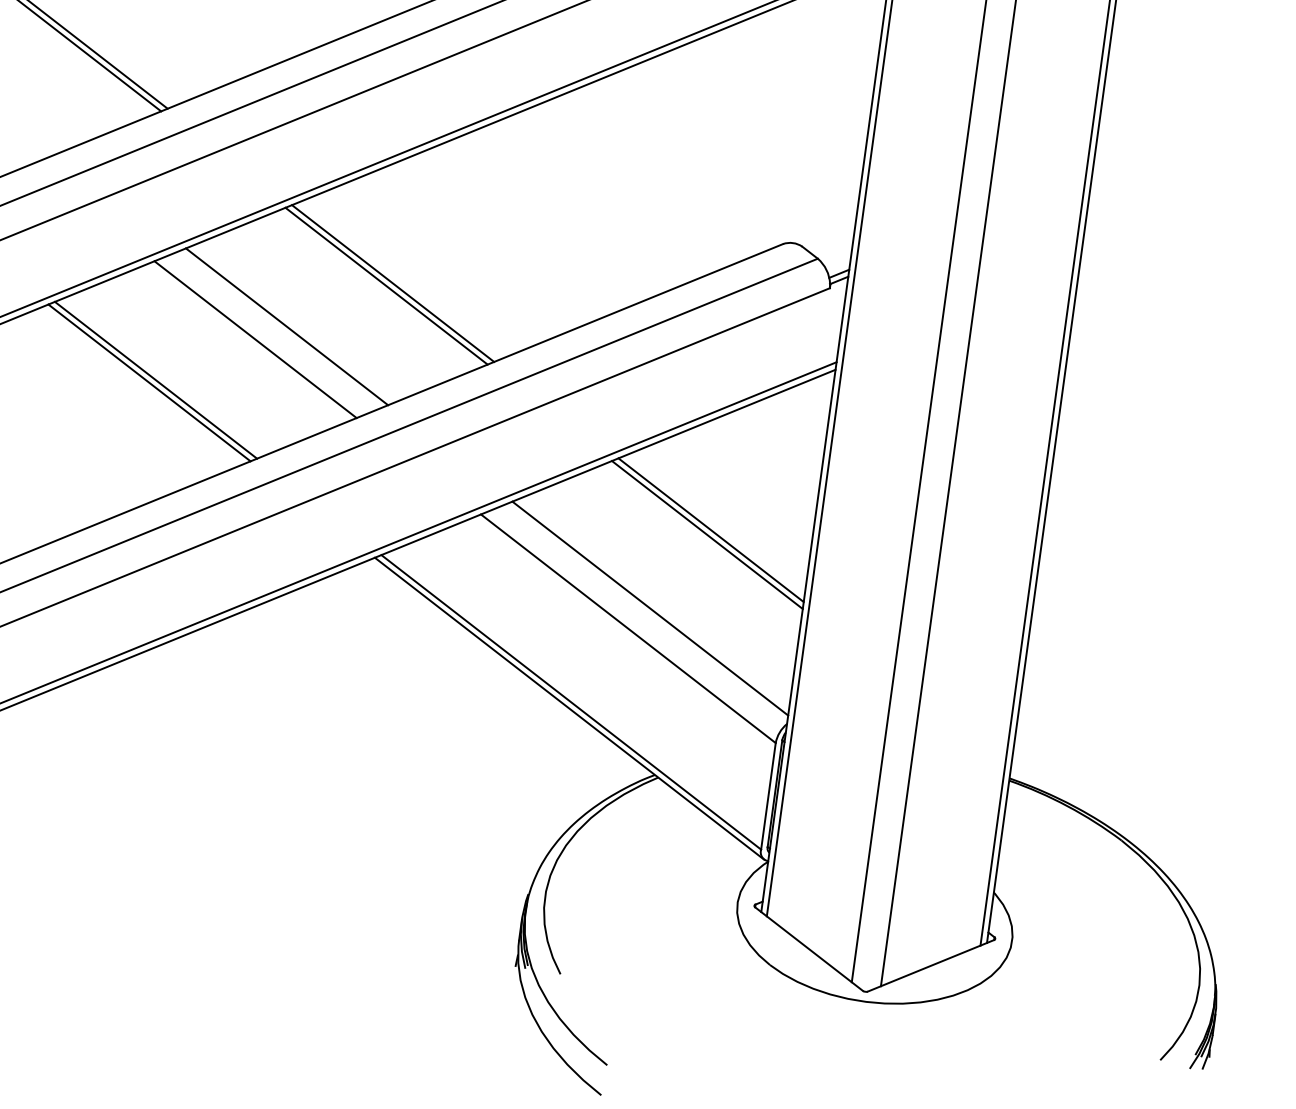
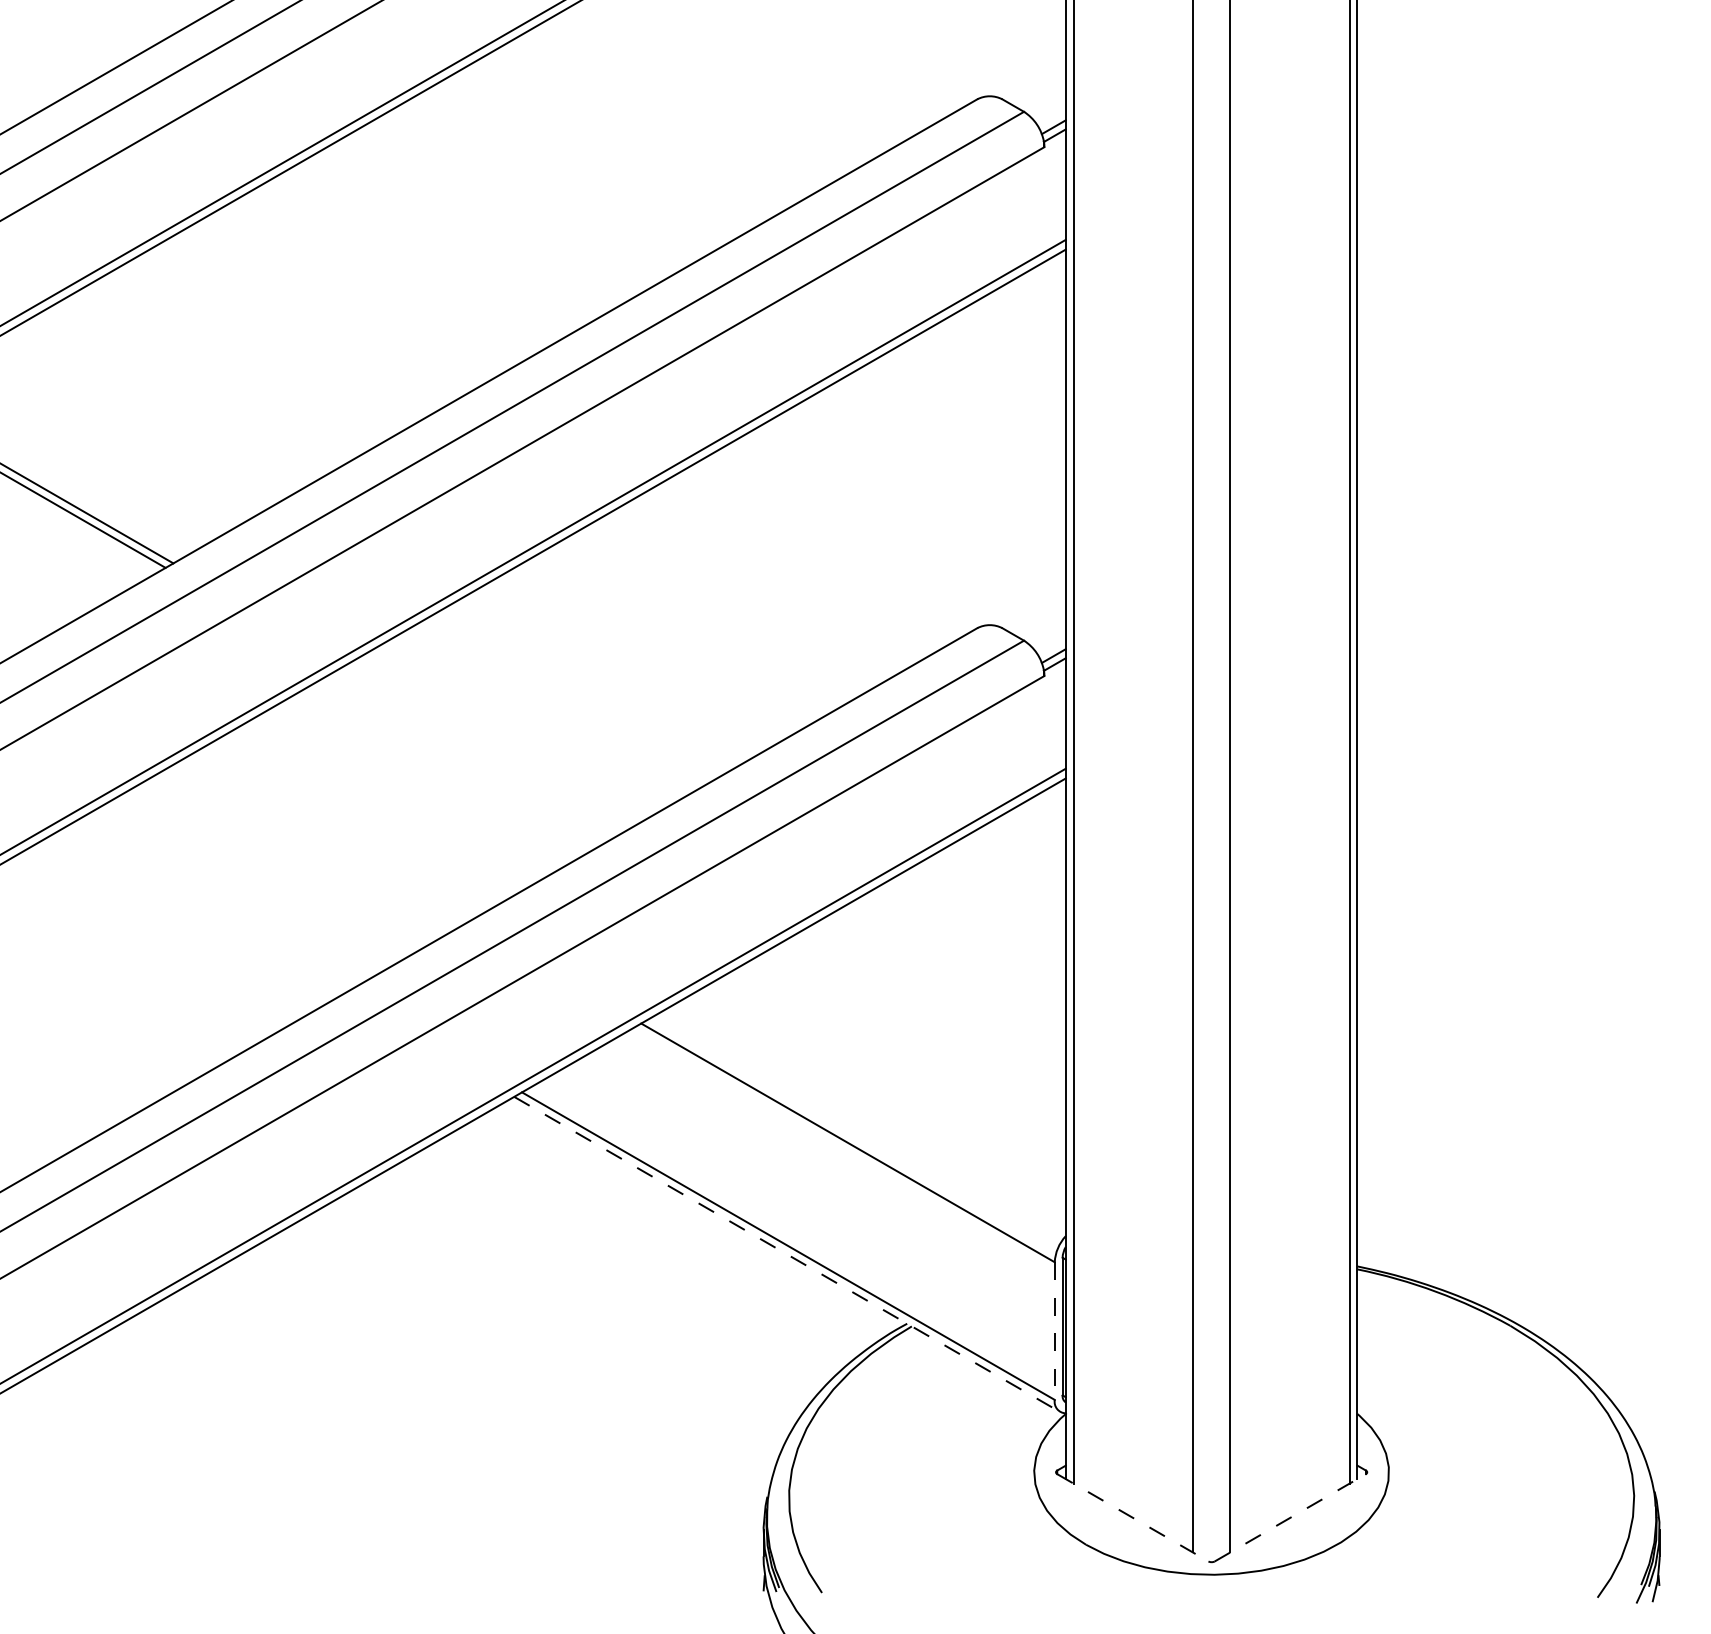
line: (393, 283) -> (489, 745), removed
line: (386, 286) -> (481, 750), removed
line: (286, 326) -> (362, 819), removed
line: (255, 339) -> (324, 840), removed
line: (155, 380) -> (205, 909), removed
line: (149, 383) -> (197, 914), removed
line: (710, 530) -> (935, 1003), removed
line: (707, 535) -> (931, 1010), removed
line: (649, 608) -> (871, 1113), removed
line: (569, 708) -> (787, 1254), solid -> dashed
line: (768, 796) -> (1054, 1331), solid -> dashed
line: (809, 949) -> (1133, 1518), solid -> dashed
line: (931, 965) -> (1290, 1517), solid -> dashed

